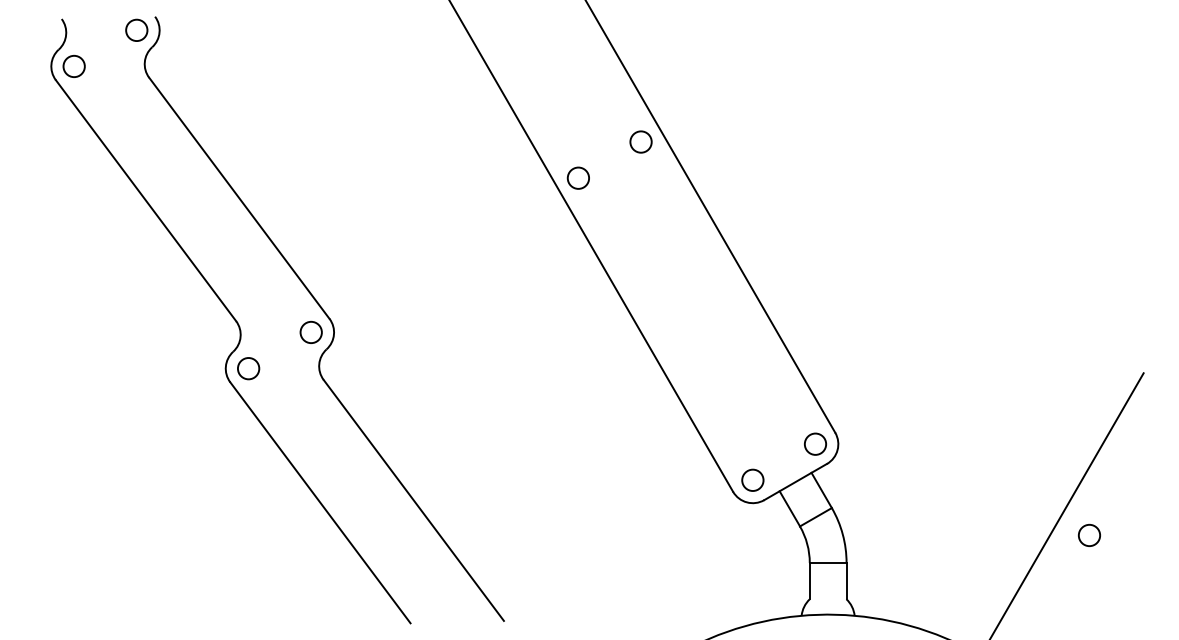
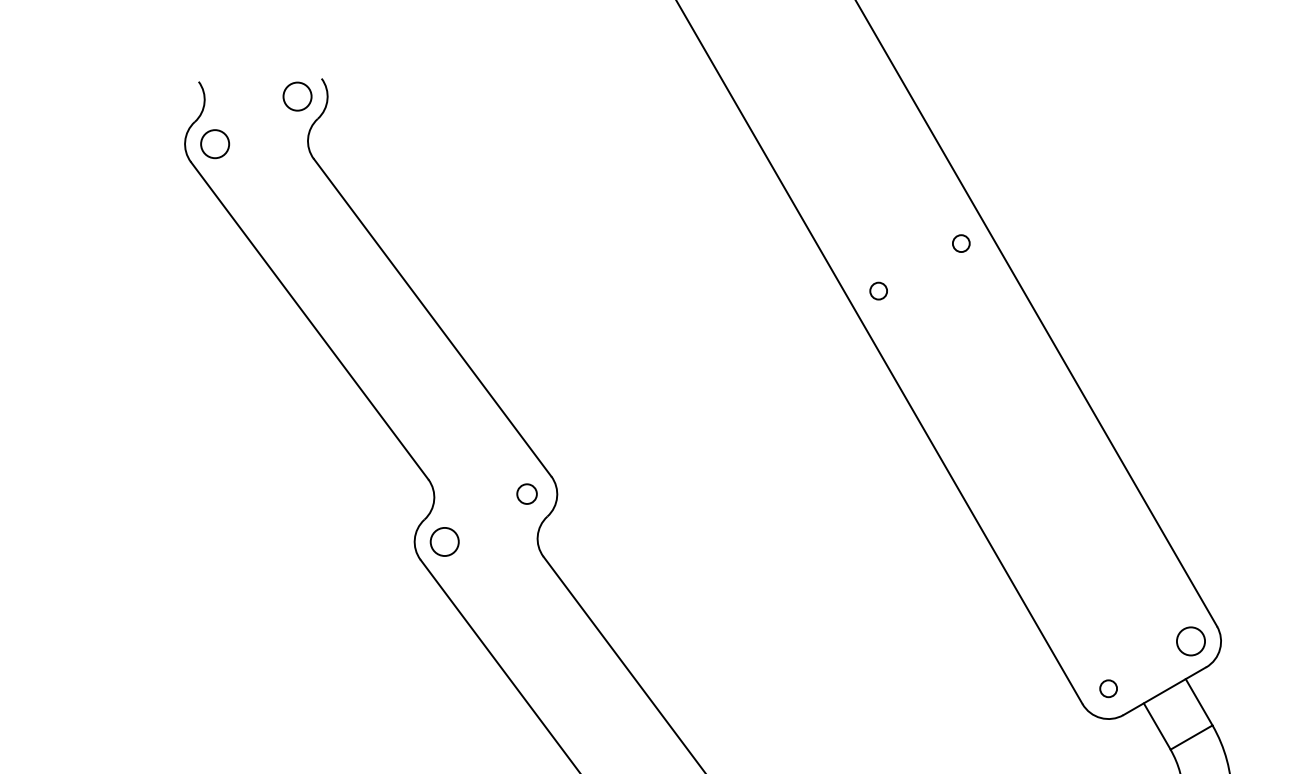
circle: (640, 141) -> (960, 242), size x0.6
circle: (577, 177) -> (877, 290), size x0.6
circle: (310, 331) -> (526, 493), size x0.7
circle: (752, 479) -> (1108, 687), size x0.6

